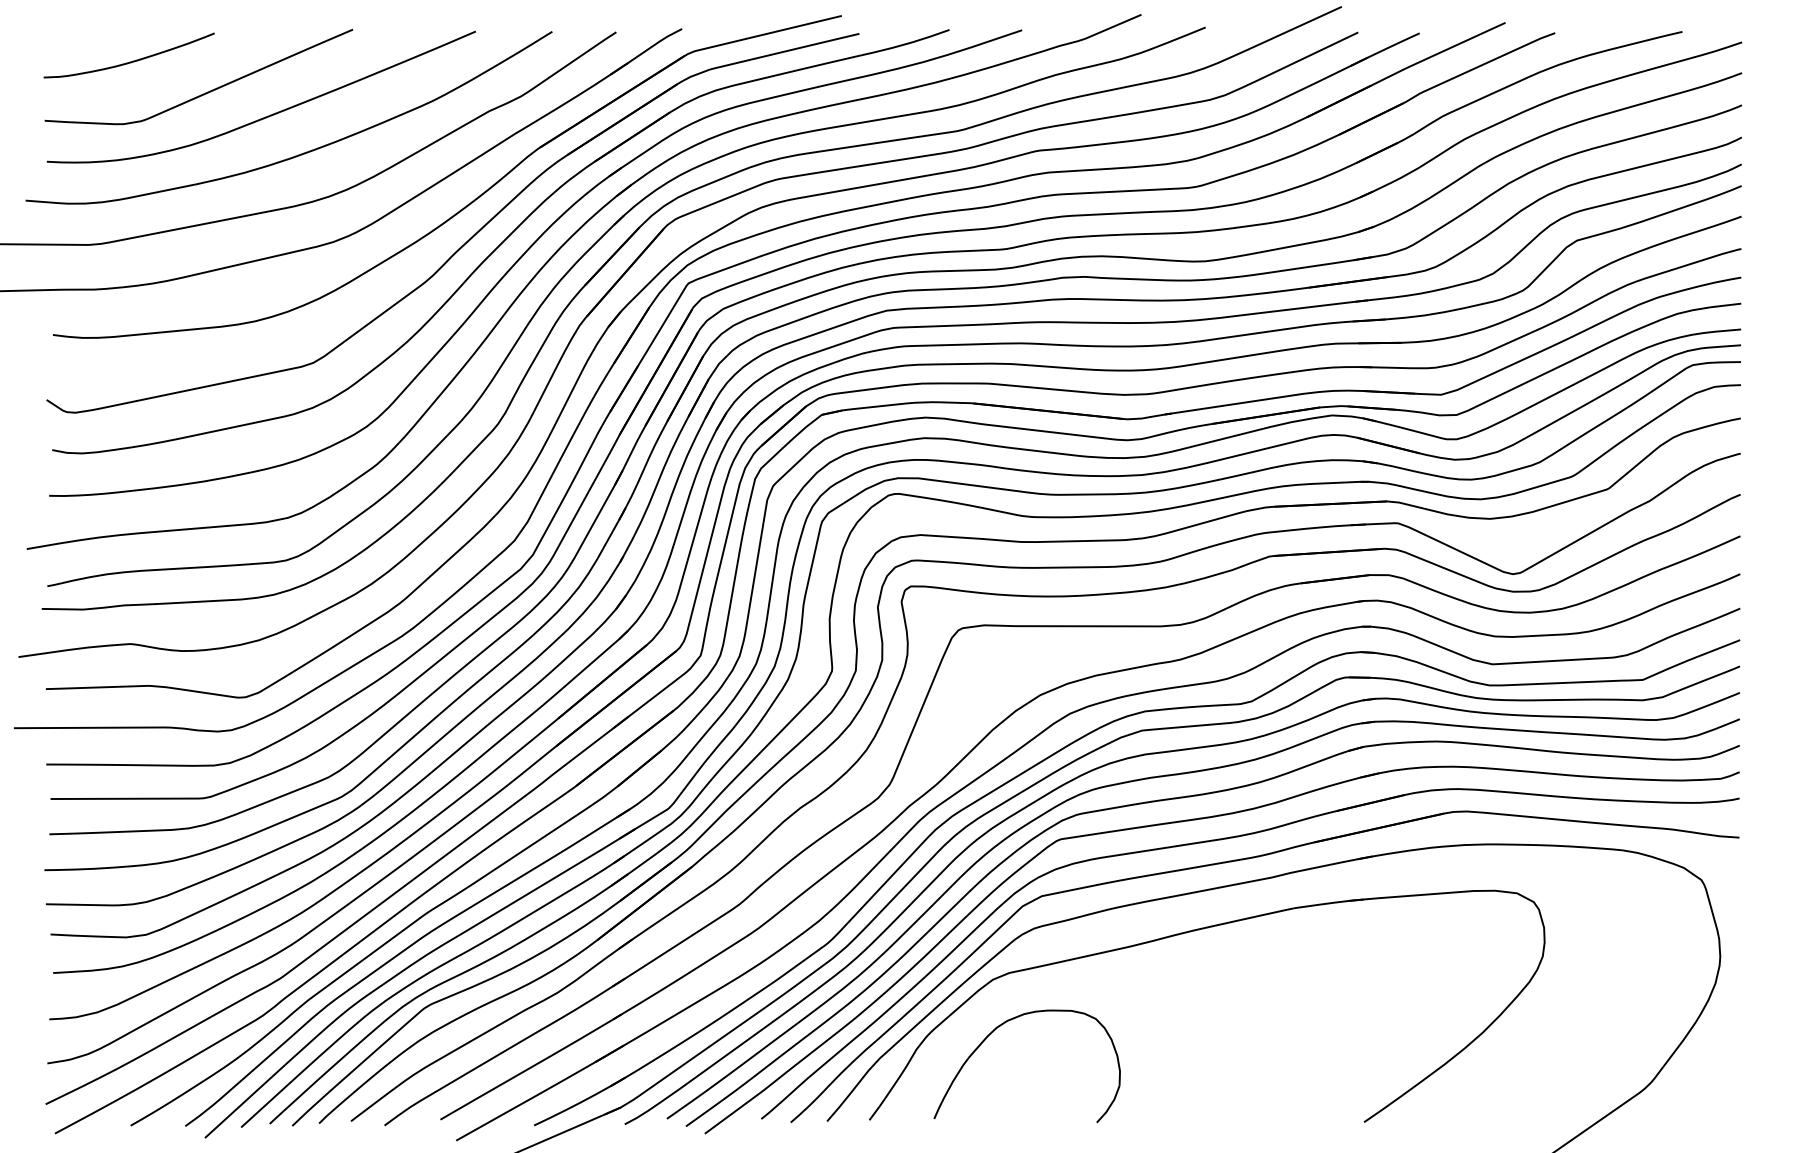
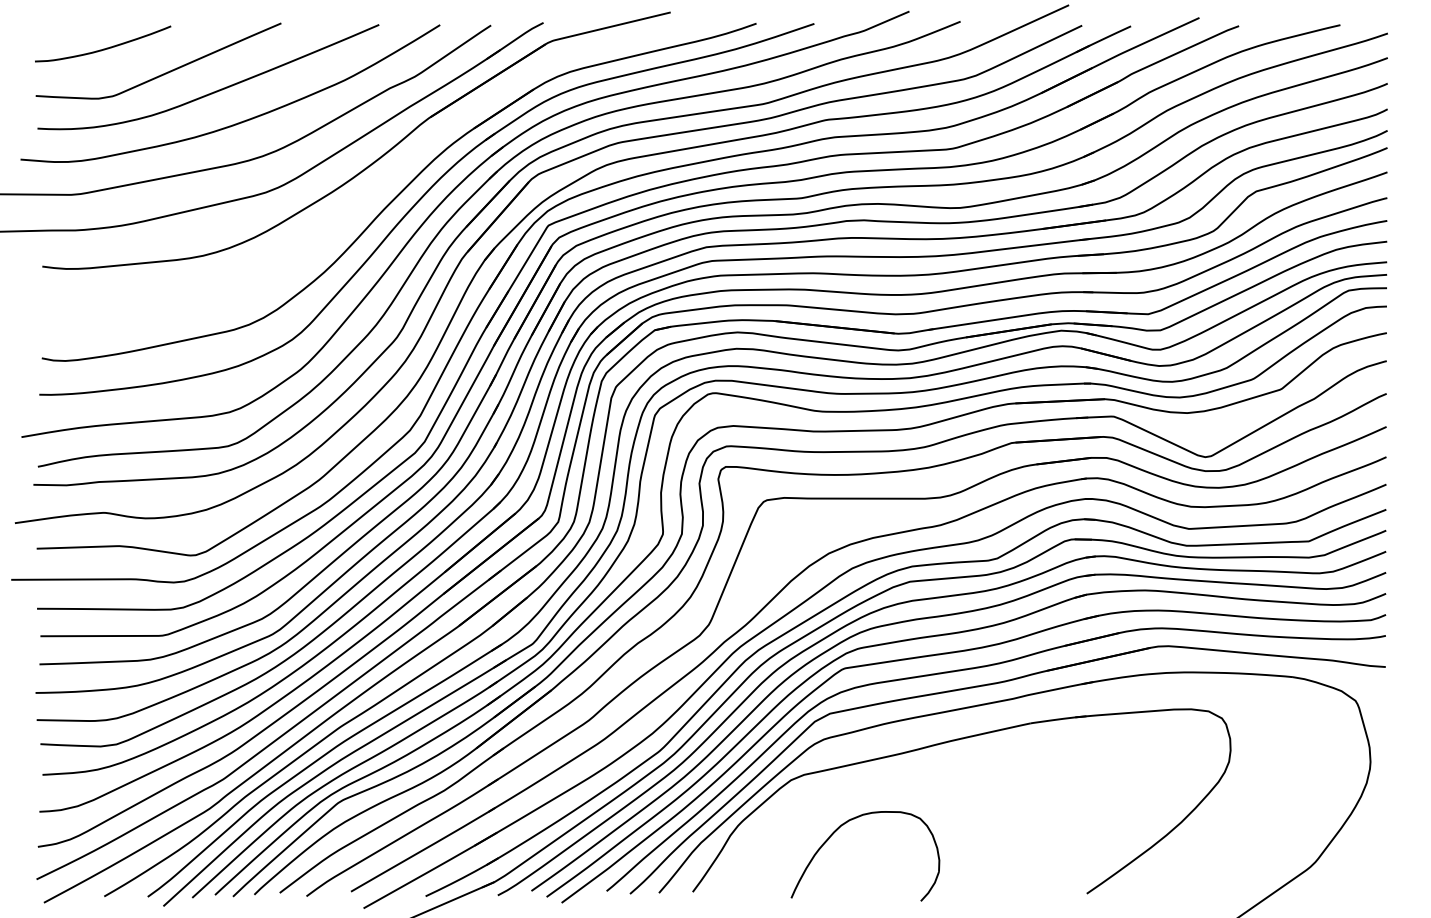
part: (468, 239) -> (373, 190), removed
part: (993, 1032) -> (838, 829), moved

